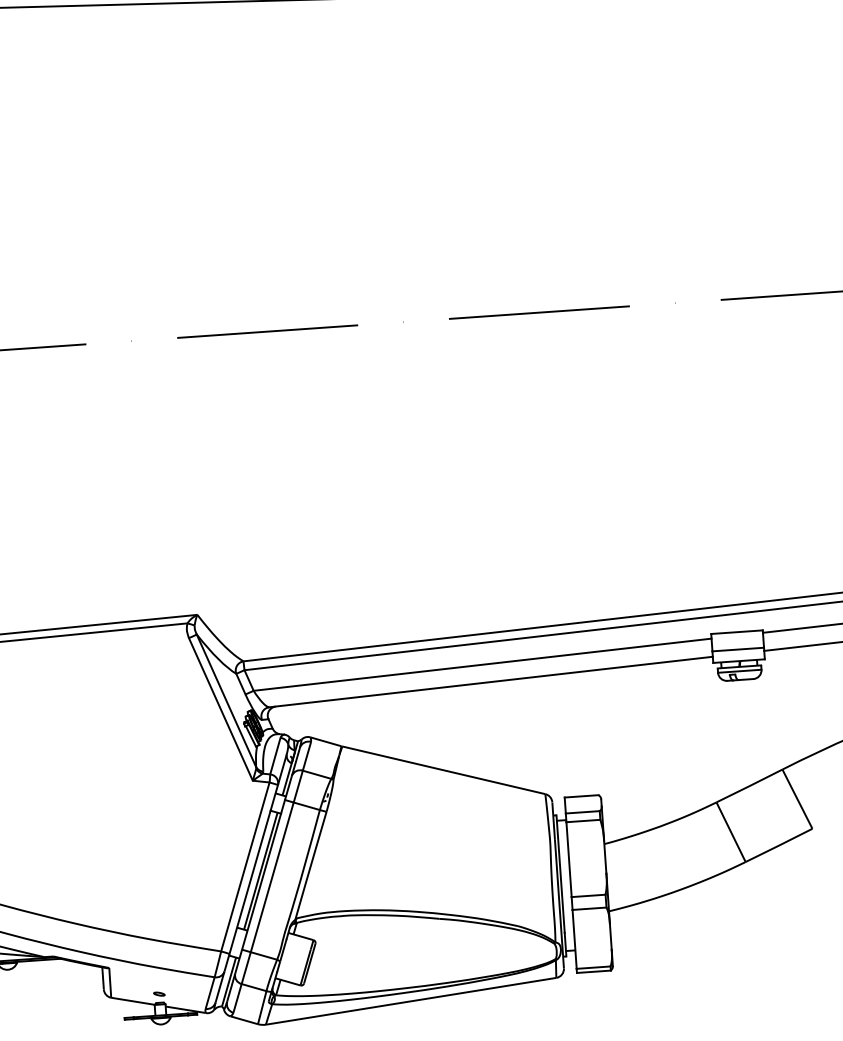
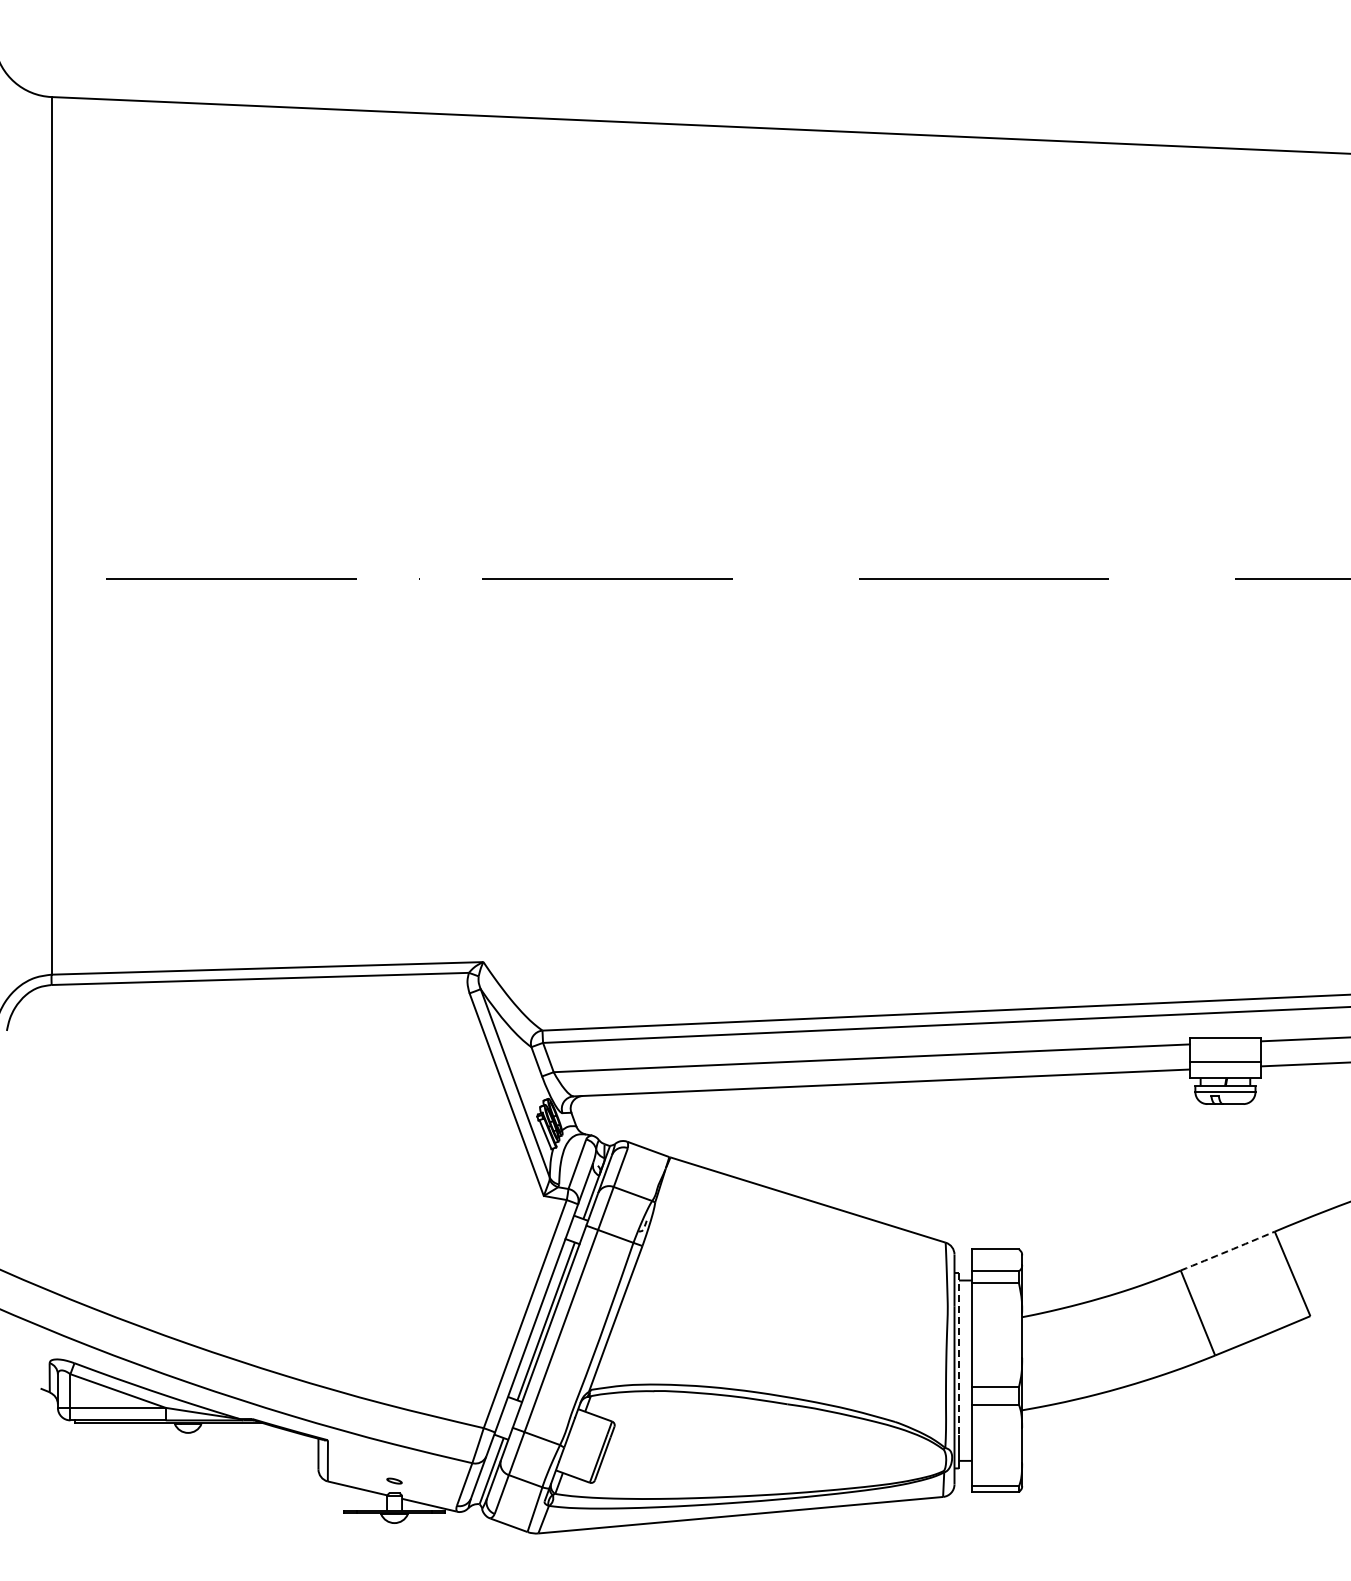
arc: (749, 786) -> (1227, 1251), solid -> dashed
line: (560, 874) -> (959, 1354), solid -> dashed

